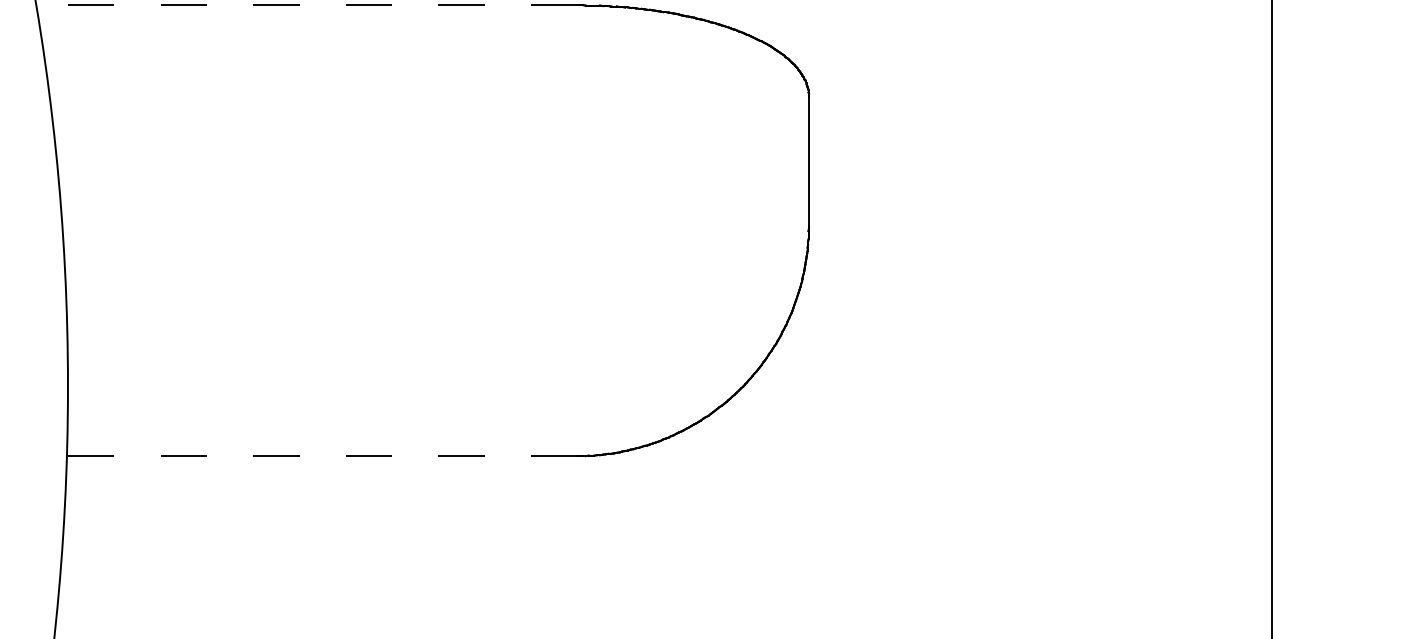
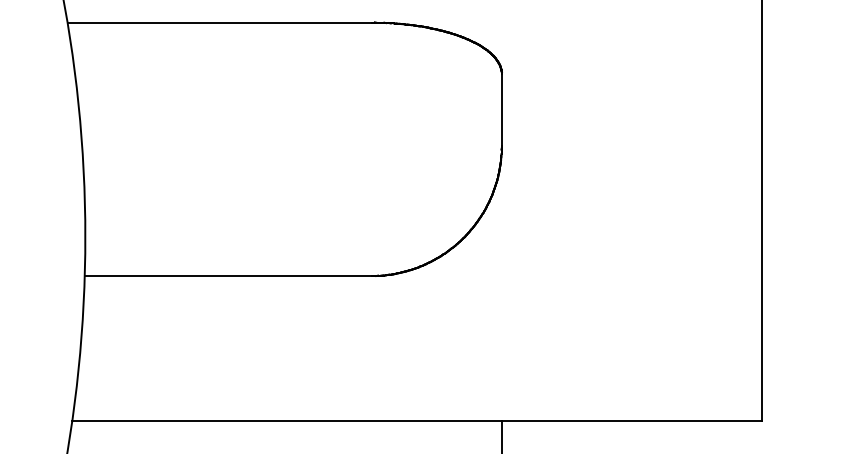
line: (306, 5) -> (219, 22), dashed -> solid
line: (320, 456) -> (227, 276), dashed -> solid

